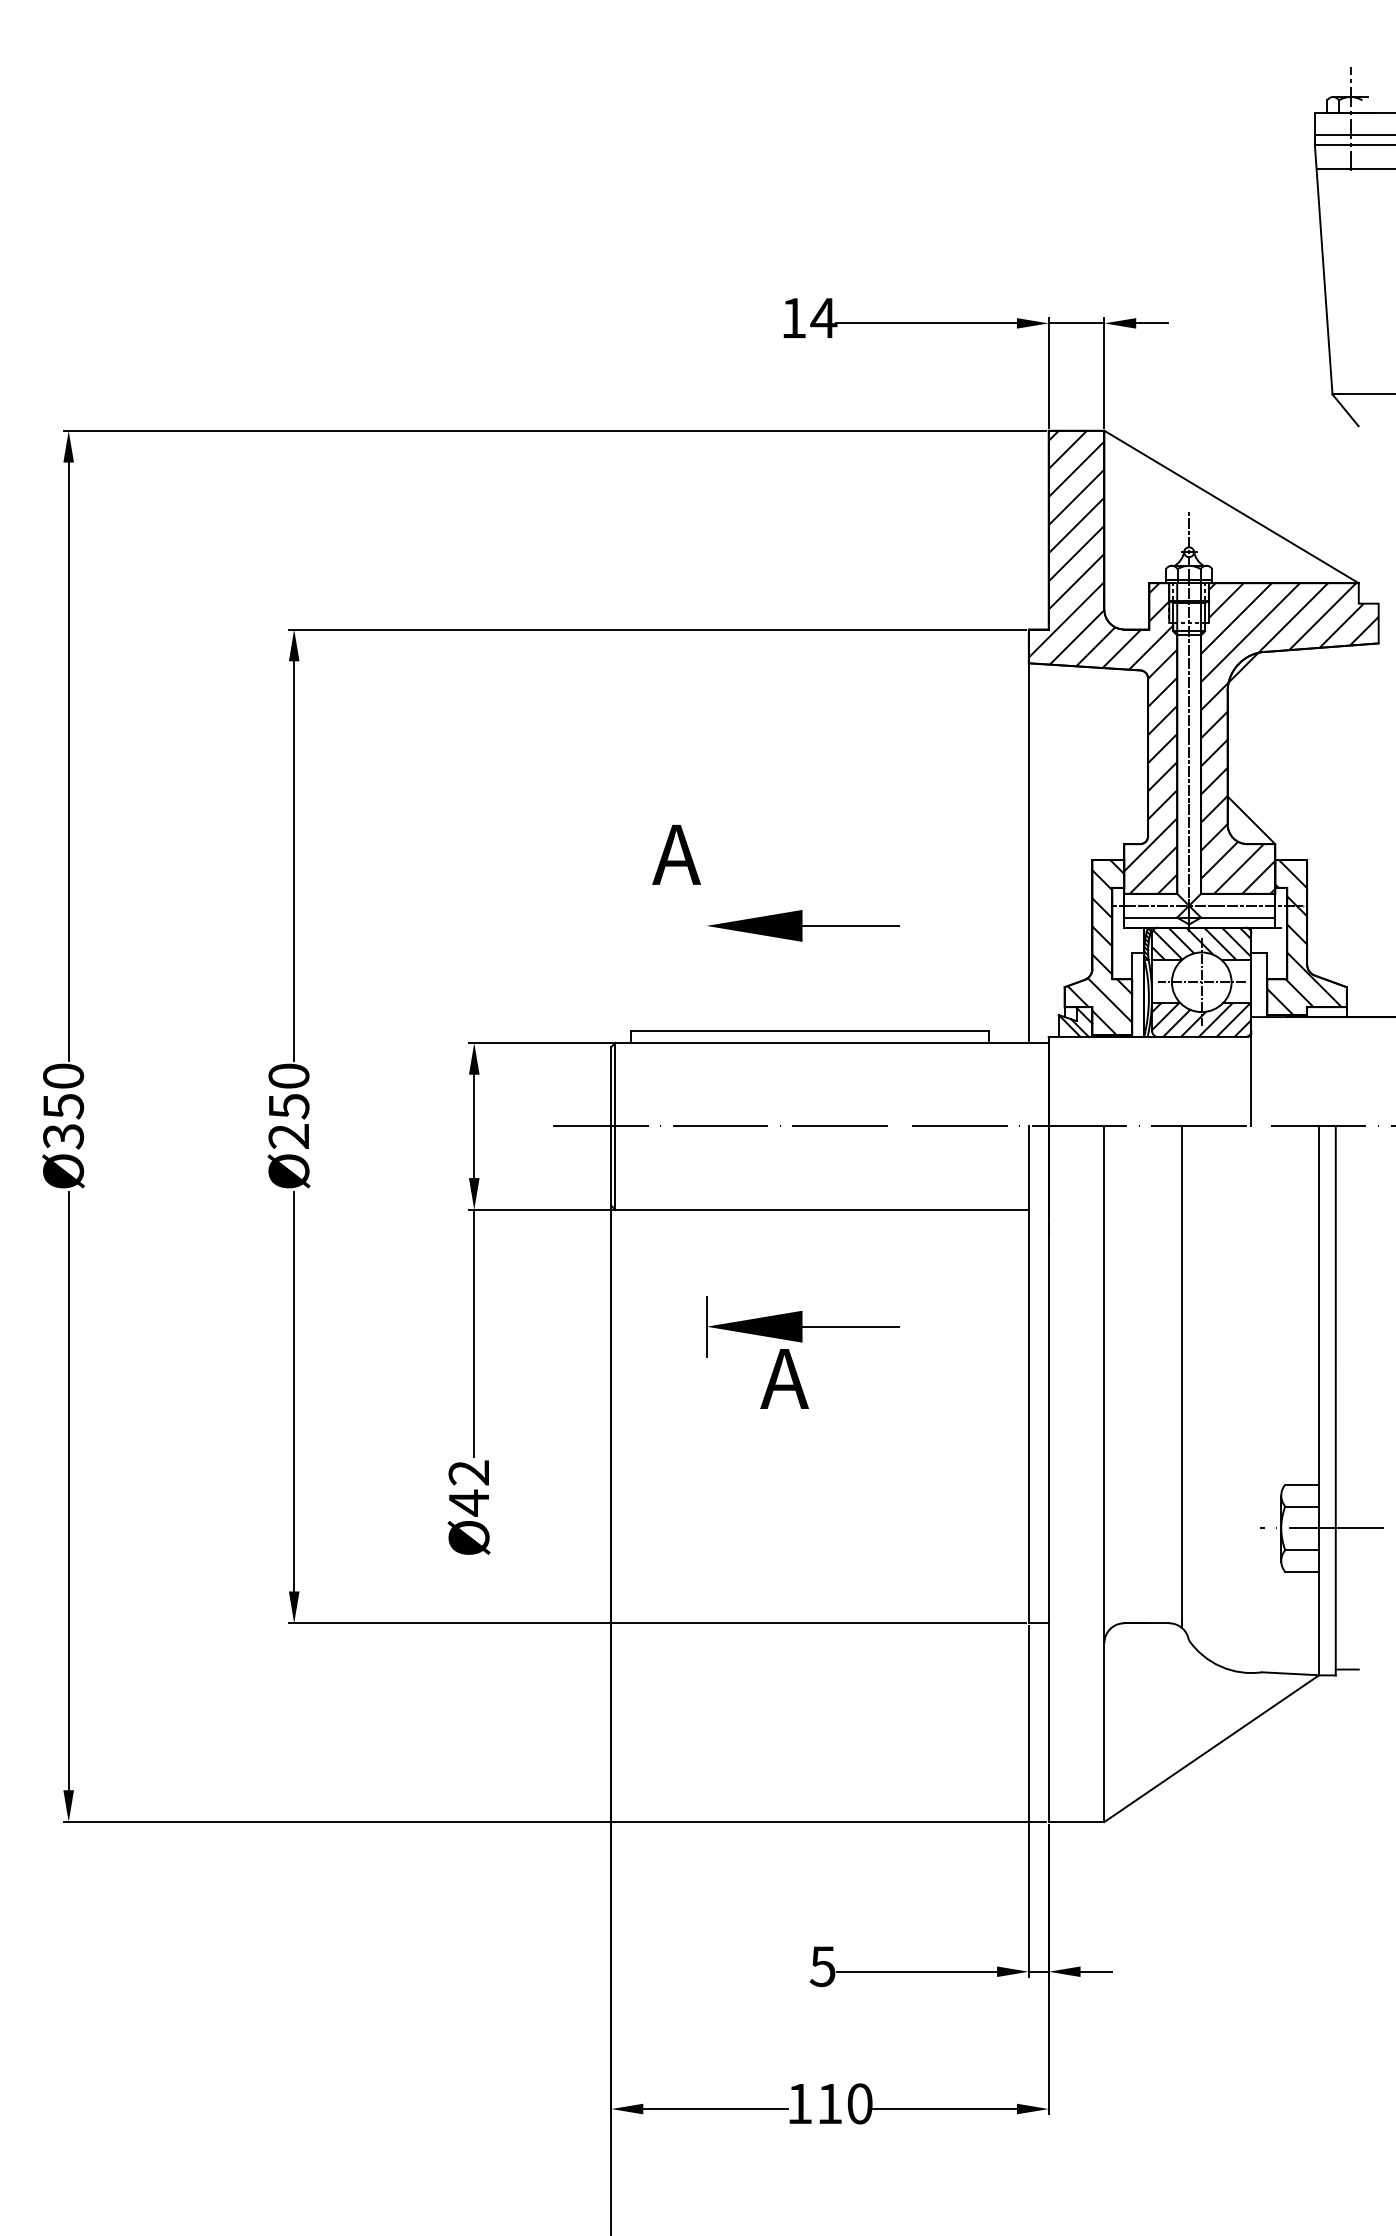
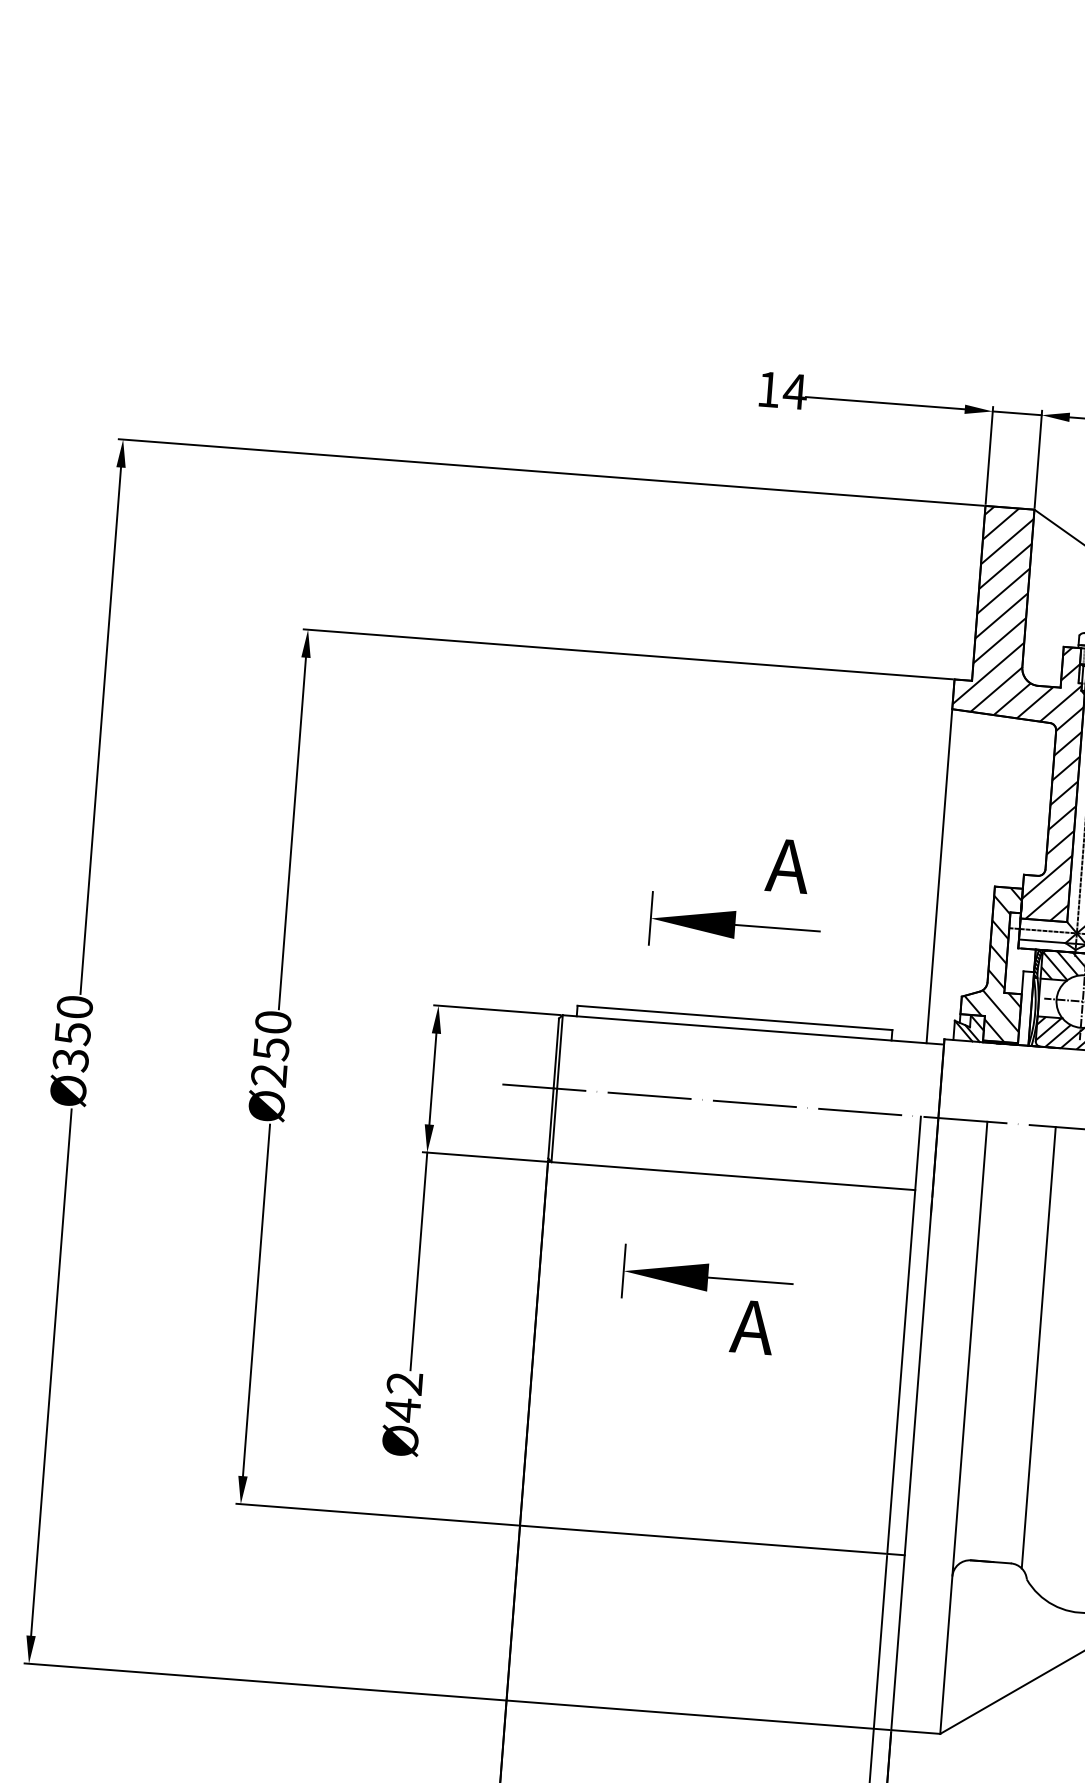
text: (676, 854) -> (787, 865), moved
line: (706, 925) -> (650, 918), added
text: (784, 1378) -> (752, 1326), moved

